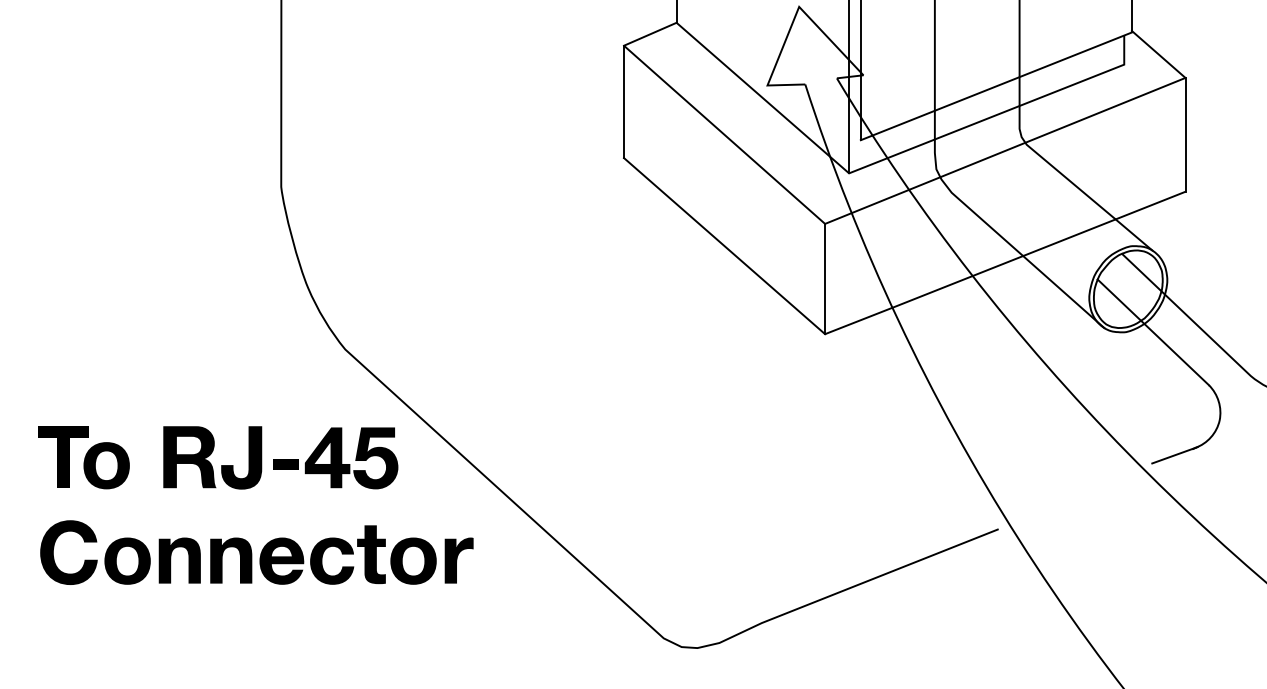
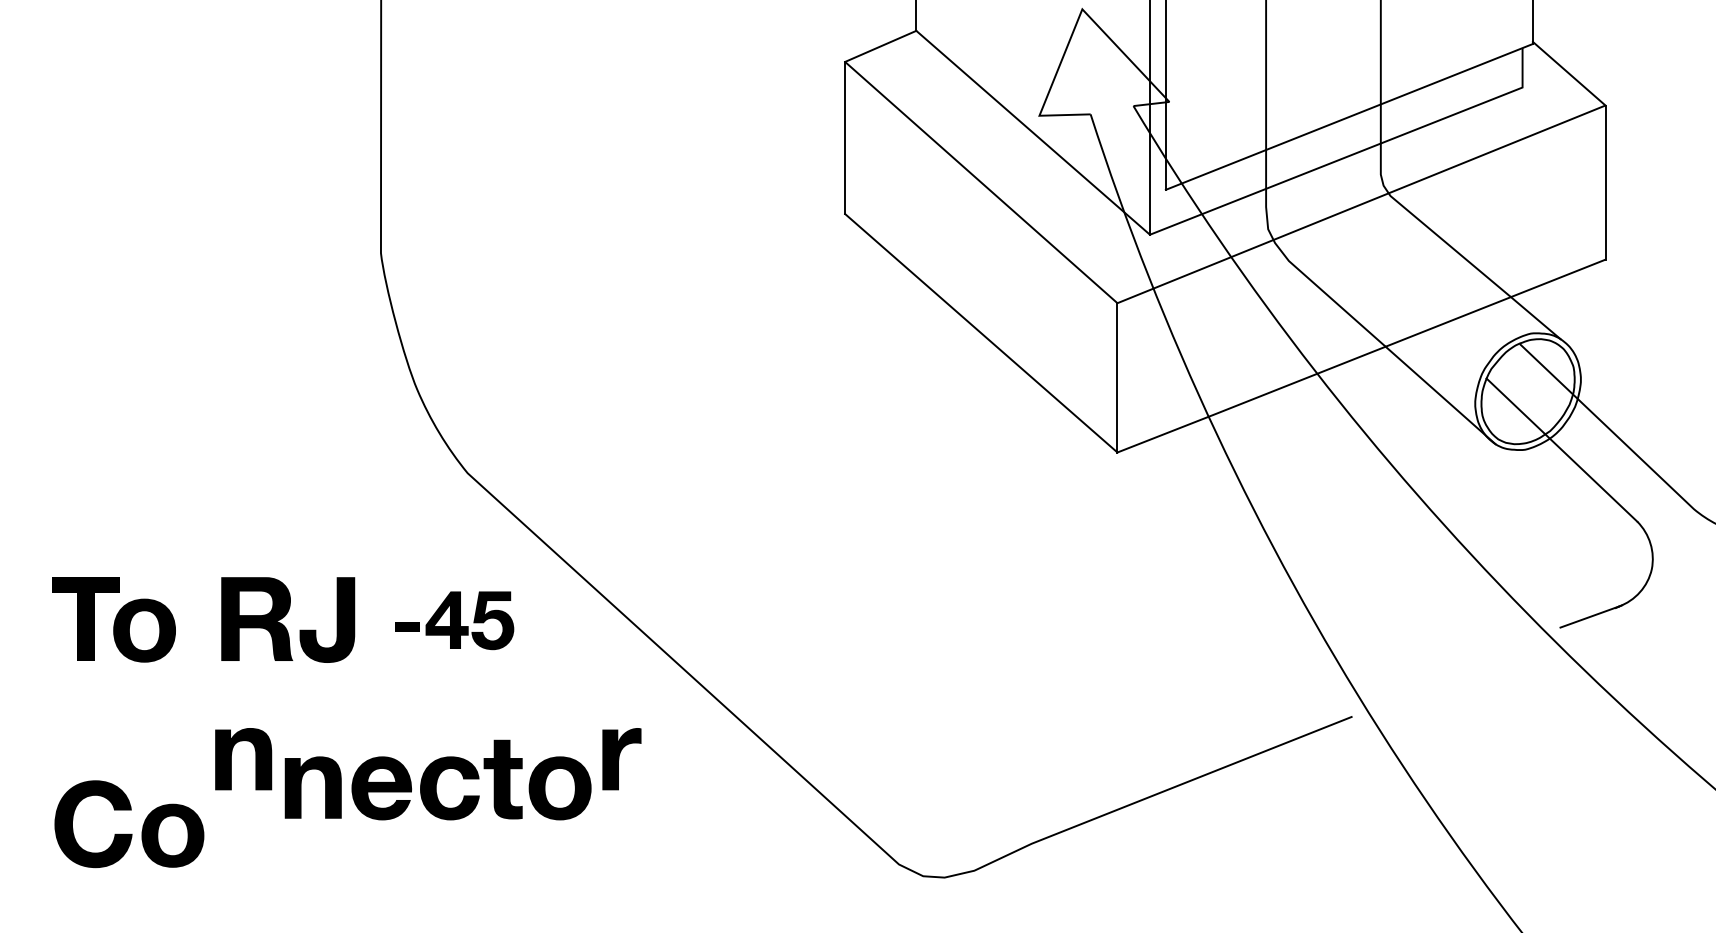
part: (335, 458) -> (454, 620), size x0.7
part: (323, 554) -> (438, 779), moved
part: (95, 559) -> (129, 833), moved

